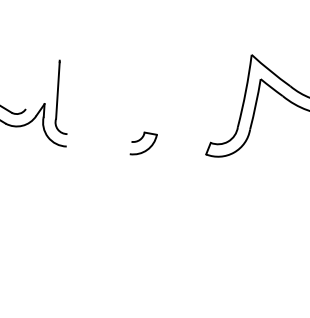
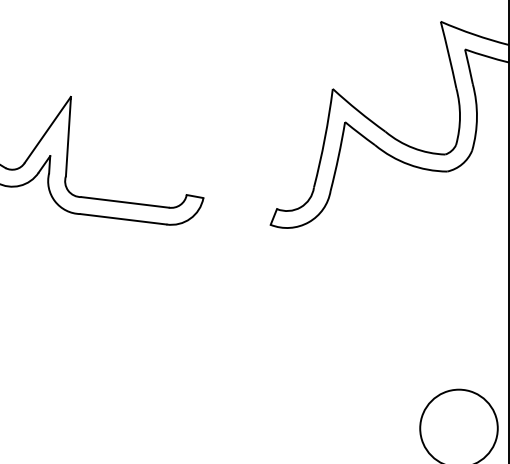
line: (42, 84) -> (47, 129), added
line: (99, 138) -> (124, 202), added
line: (98, 150) -> (123, 219), added

